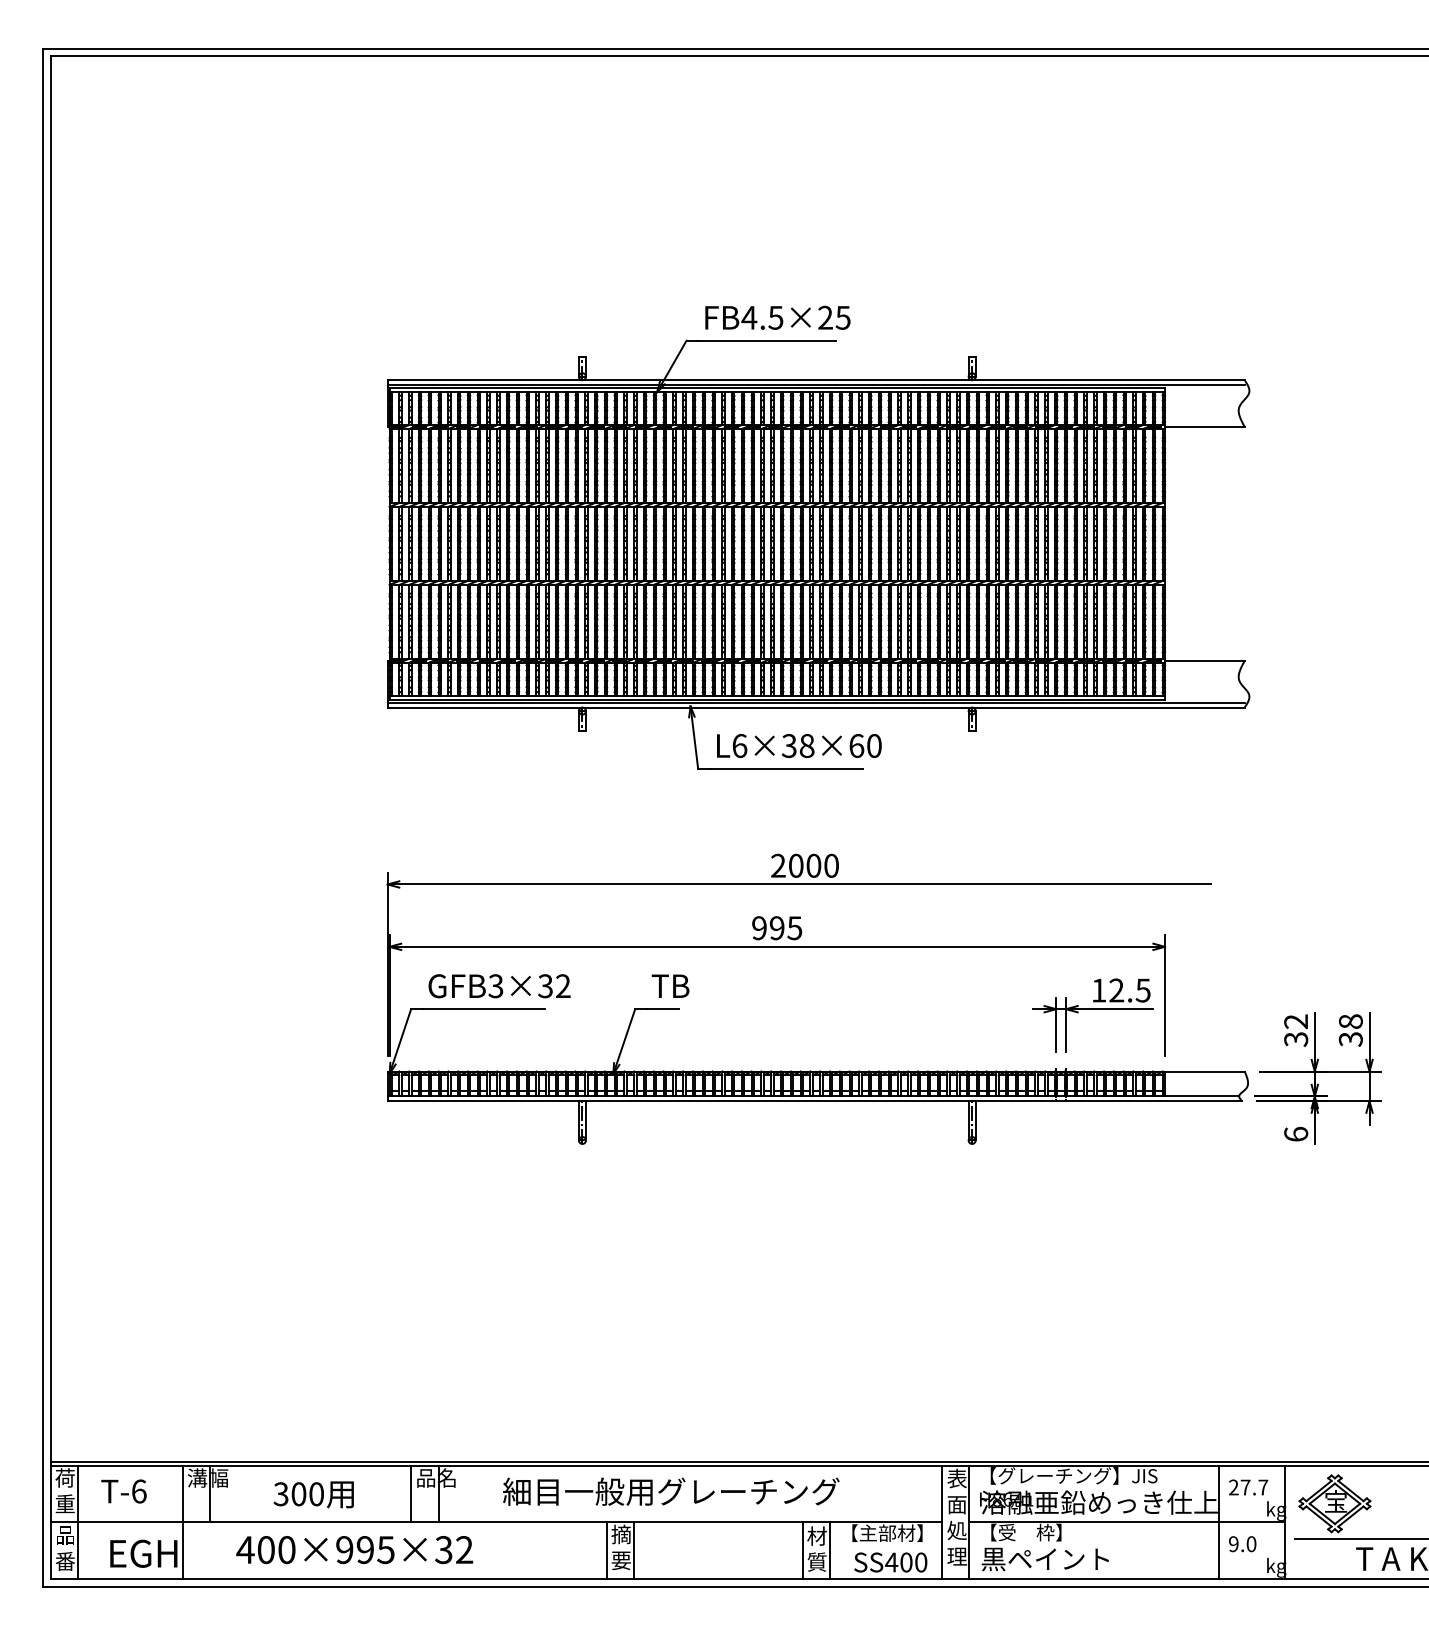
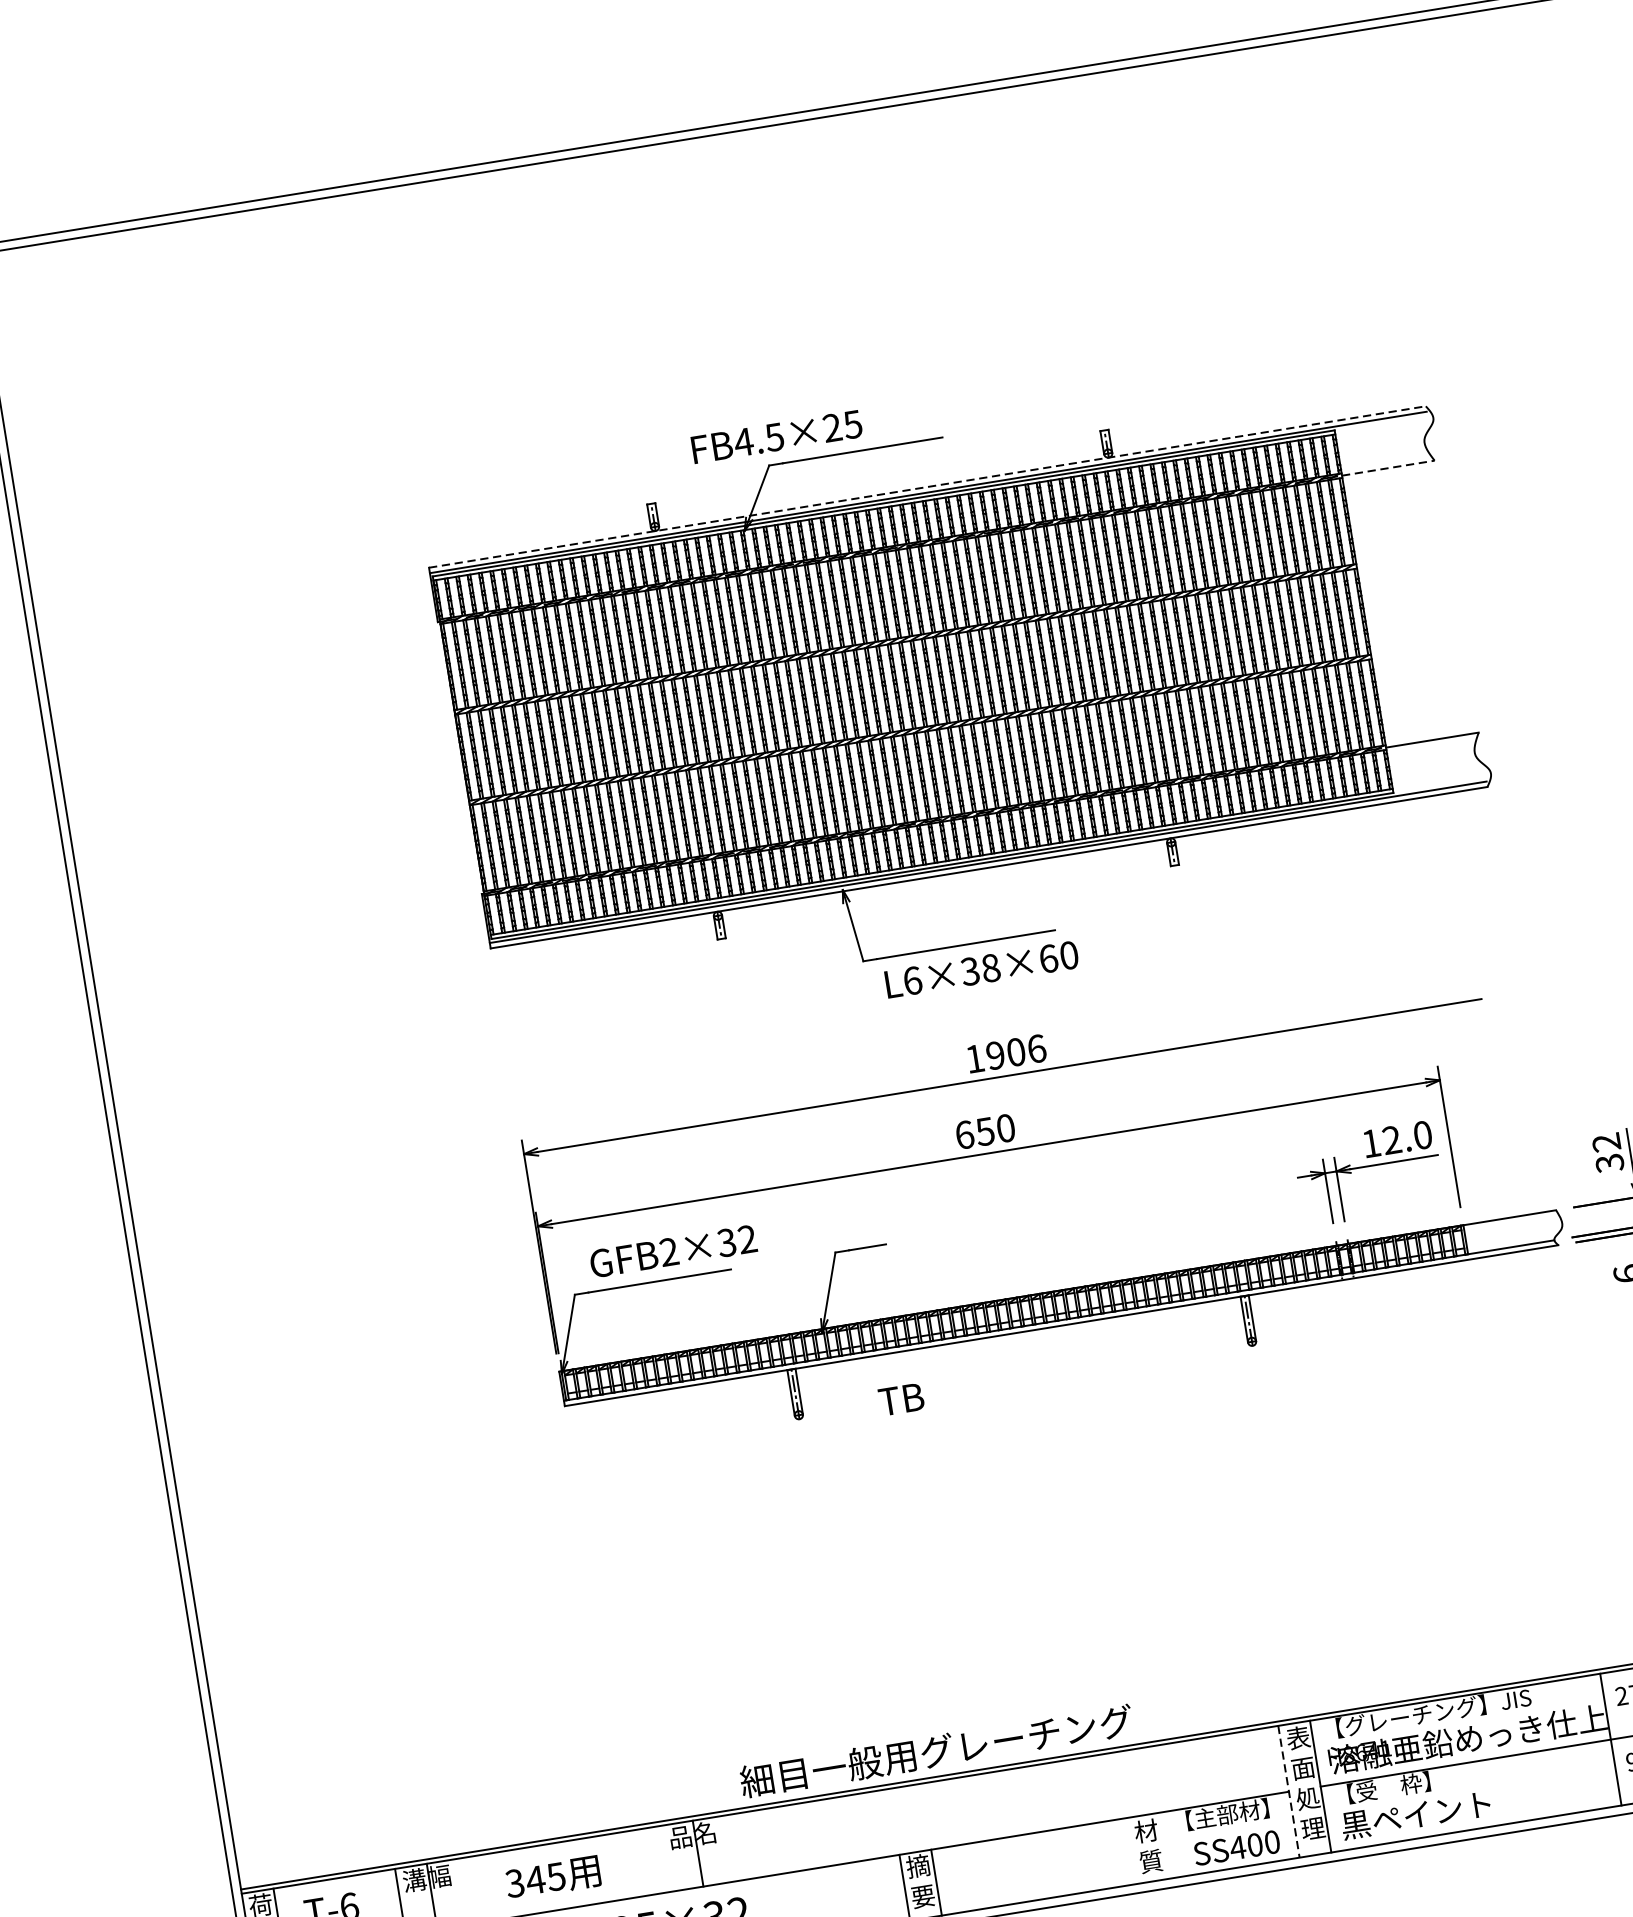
text: (777, 317) -> (776, 436), moved
line: (816, 380) -> (927, 487), solid -> dashed
line: (1204, 427) -> (1387, 468), solid -> dashed
text: (799, 745) -> (982, 969), moved
text: (805, 865) -> (1006, 1053), 2000 -> 1906
text: (777, 928) -> (985, 1131), 995 -> 650
text: (670, 985) -> (901, 1398), moved
text: (495, 986) -> (668, 1252), GFB3×32 -> GFB2×32
text: (1142, 990) -> (1421, 1135), 12.5 -> 12.0
text: (671, 1491) -> (936, 1750), moved
line: (411, 1493) -> (666, 1858), removed
text: (306, 1494) -> (544, 1878), 300 -> 345
line: (942, 1522) -> (1289, 1791), solid -> dashed
line: (802, 1550) -> (1131, 1850), removed
line: (830, 1550) -> (1164, 1845), removed

